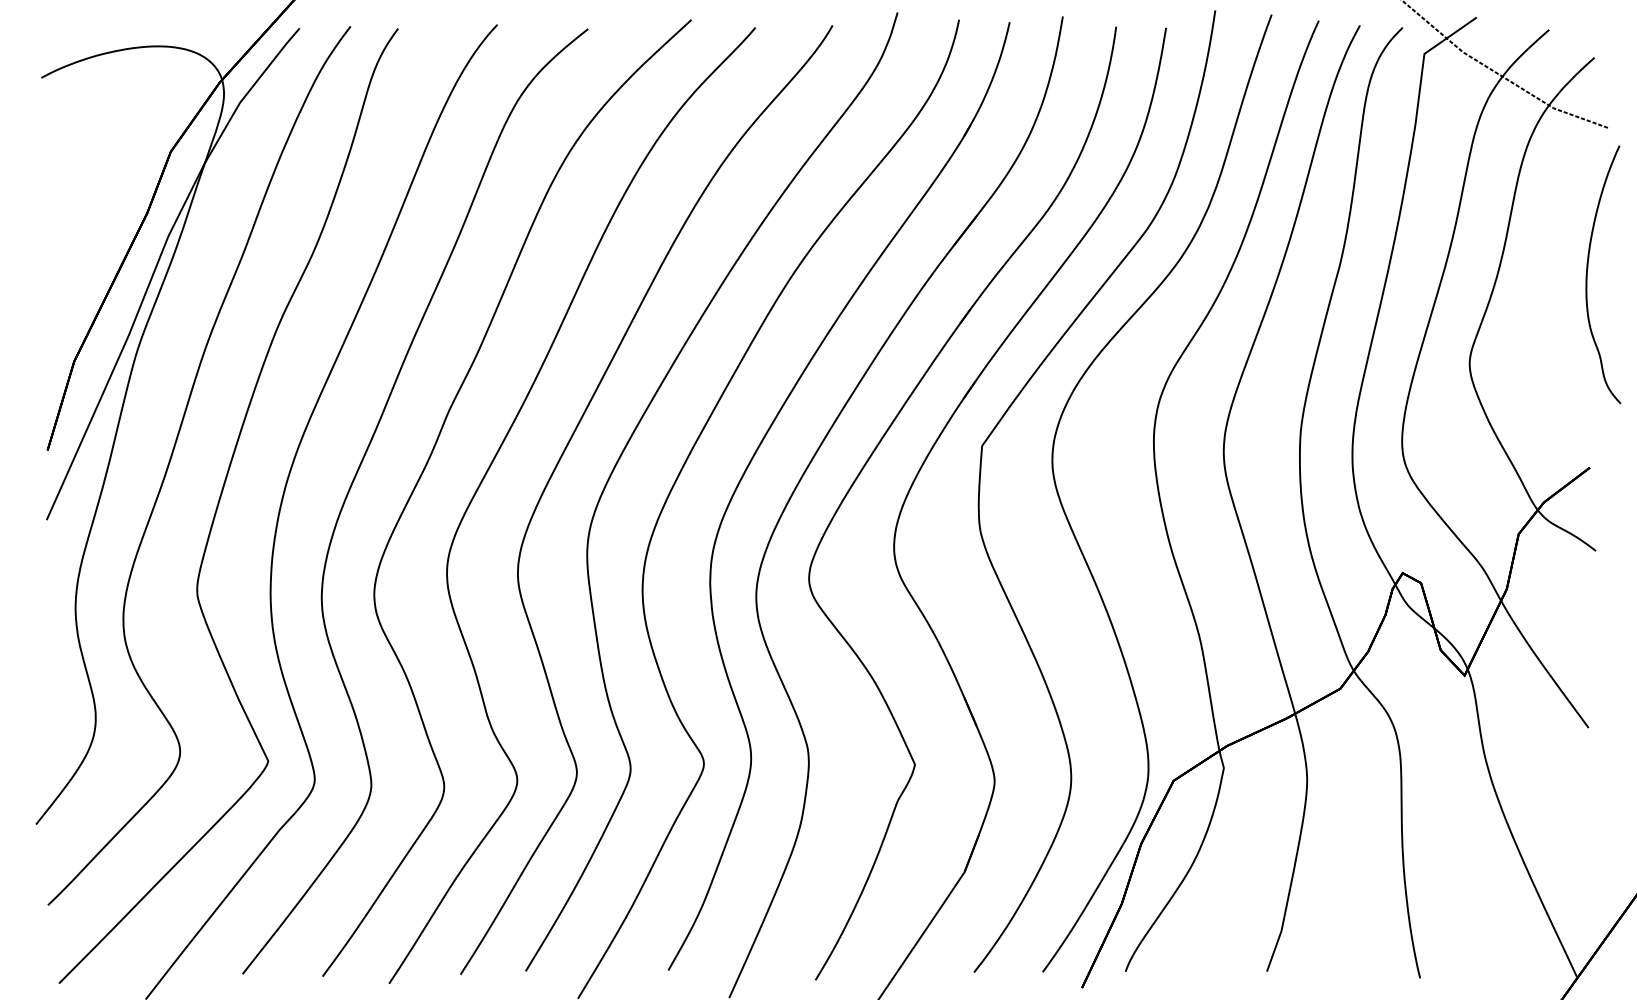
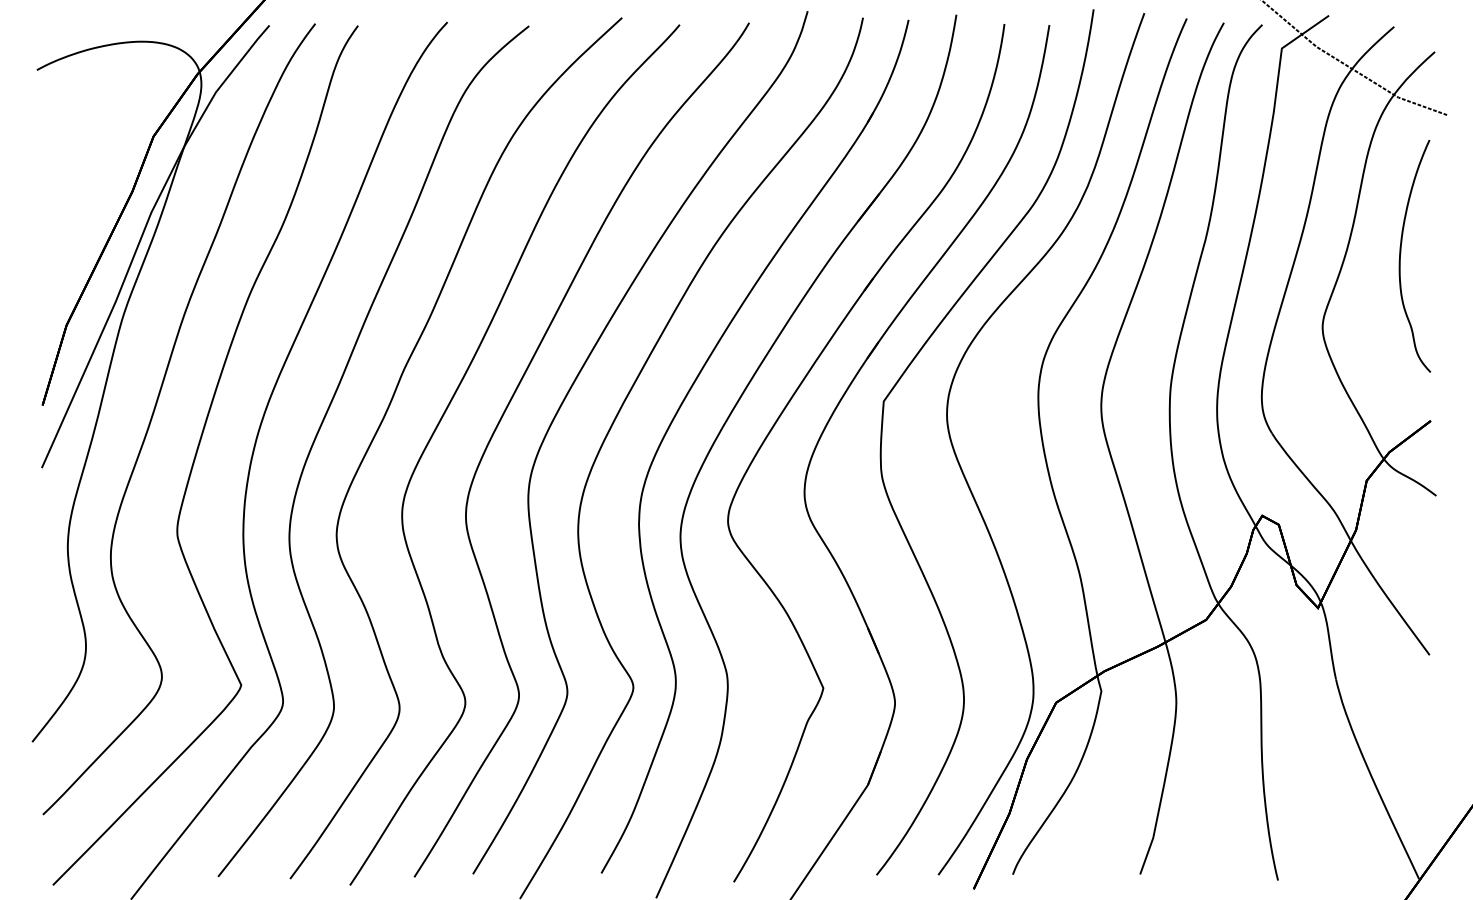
curve: (1588, 271) -> (1401, 253), moved

